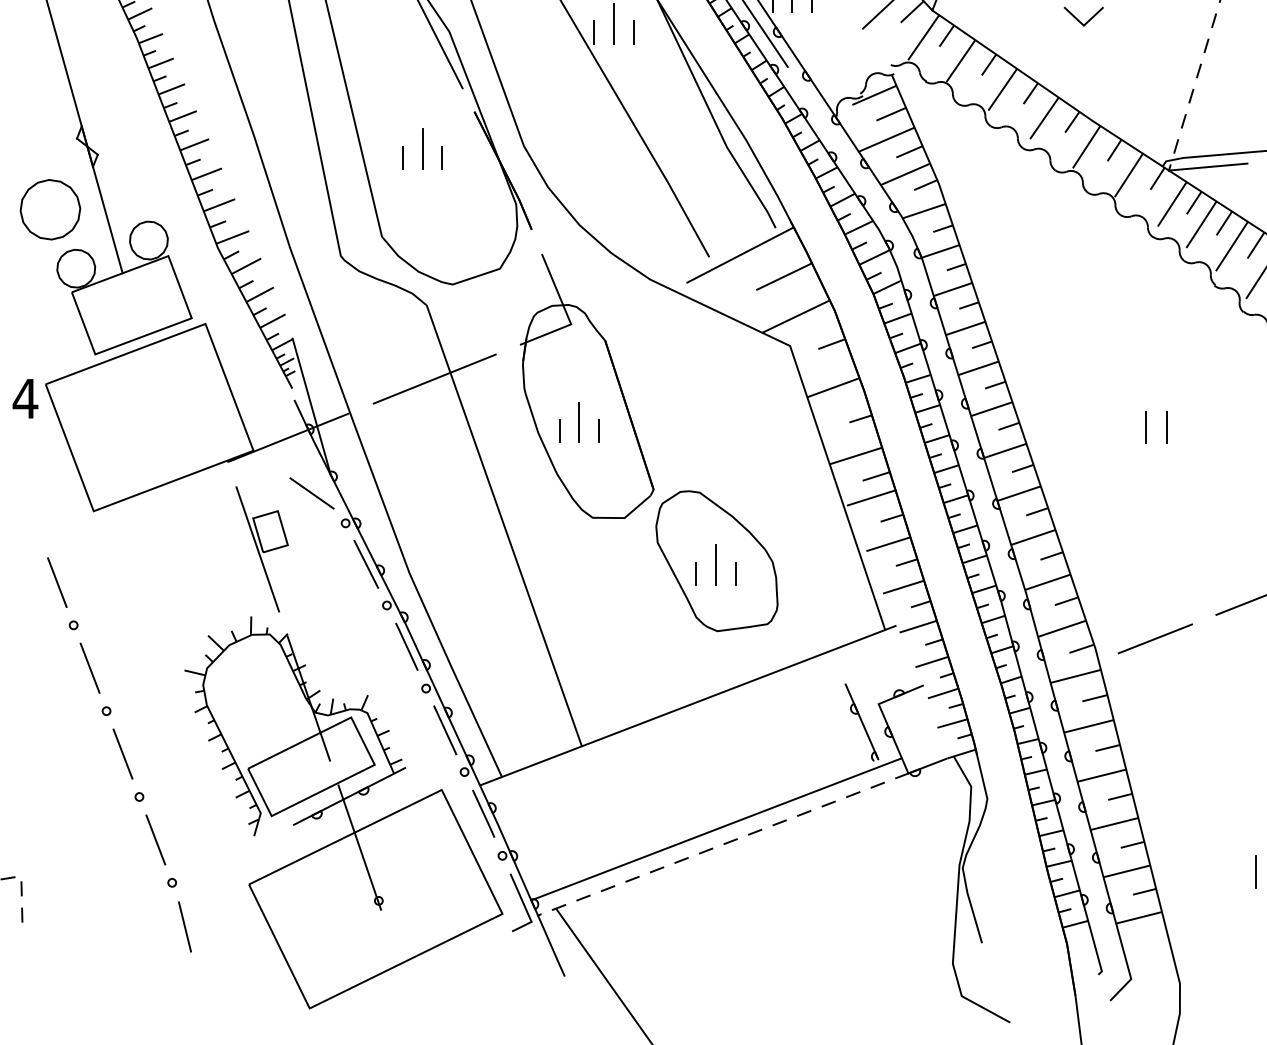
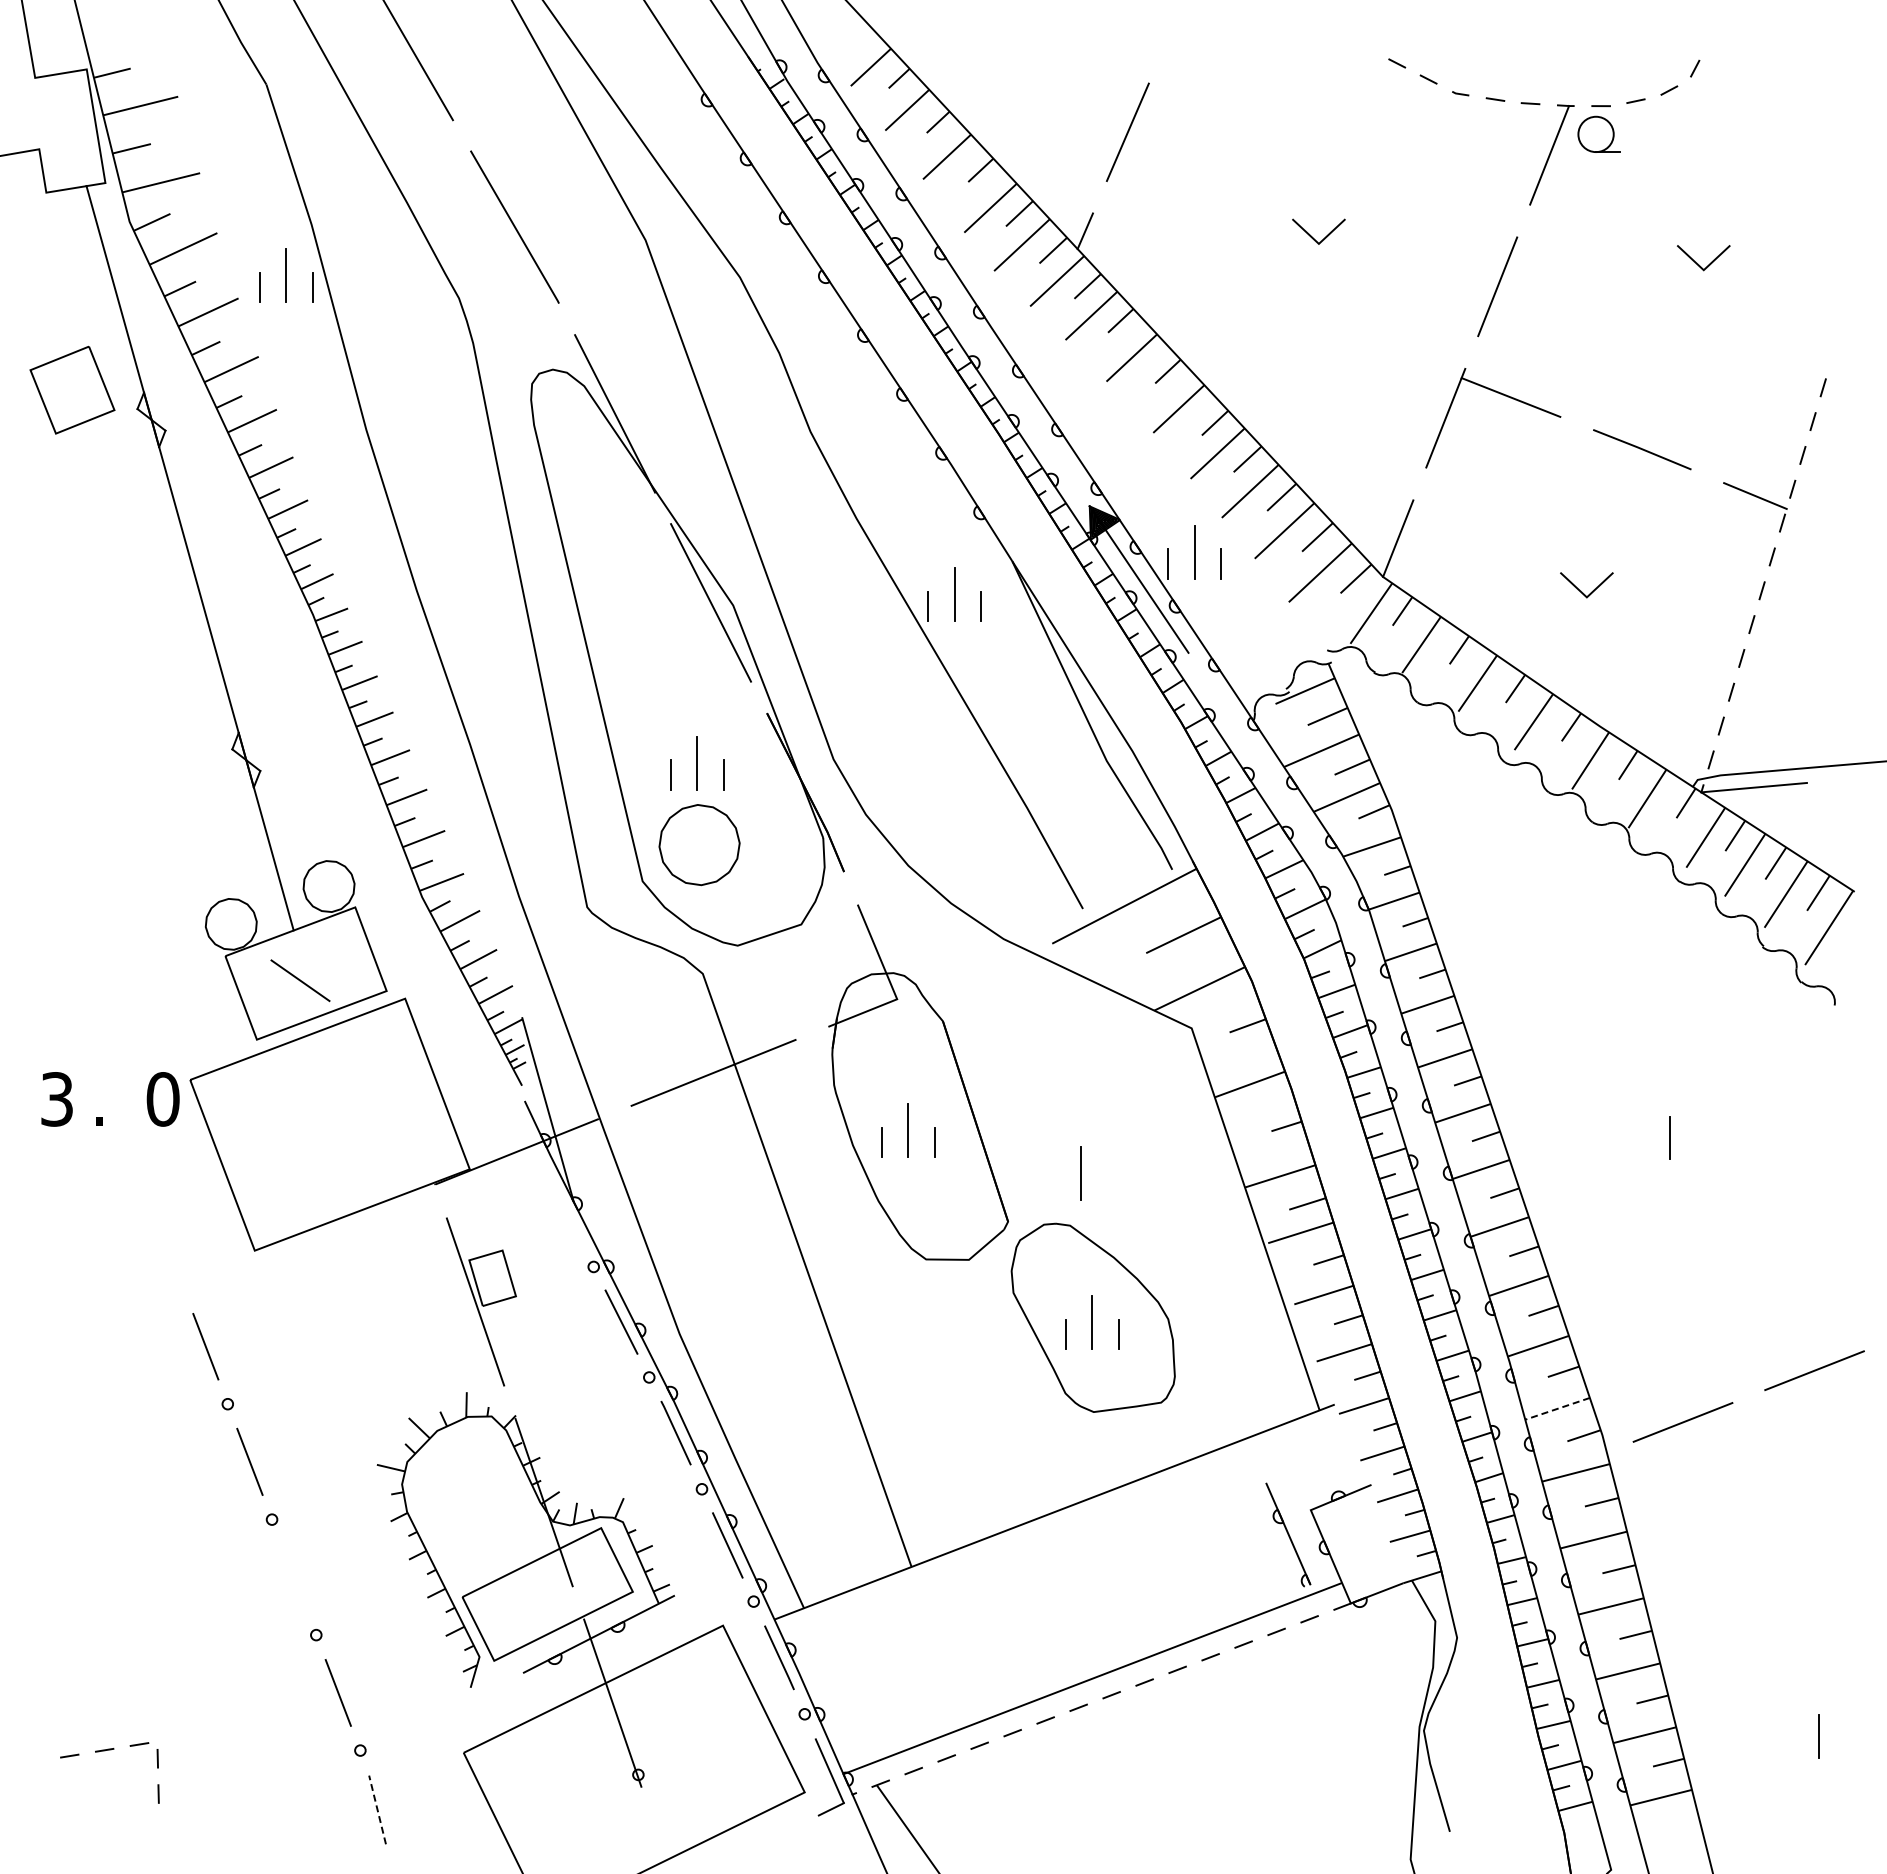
part: (50, 210) -> (699, 845), moved
text: (25, 398) -> (162, 1099), 4 -> 0
line: (1166, 427) -> (1698, 1137), removed
line: (707, 453) -> (1080, 1173), added
line: (312, 493) -> (300, 980), moved
line: (1062, 629) -> (1557, 1409), solid -> dashed
line: (122, 754) -> (293, 1577), removed
line: (184, 927) -> (377, 1810), solid -> dashed

